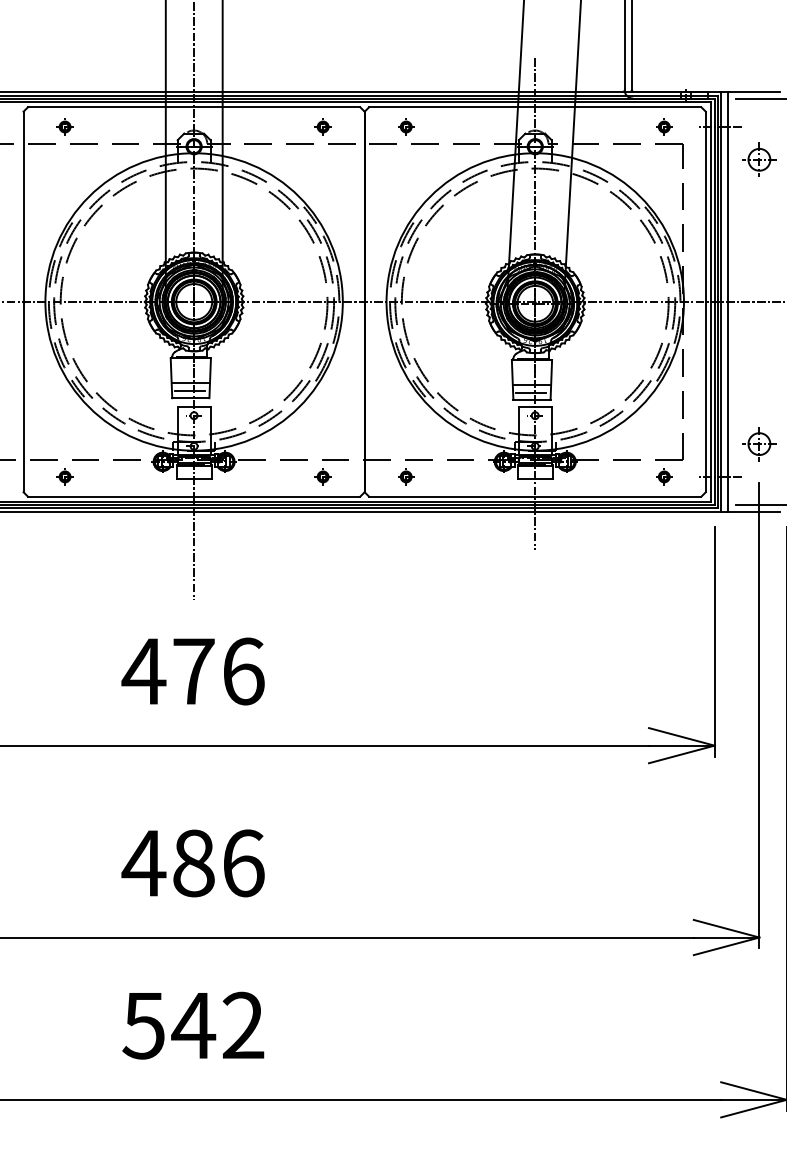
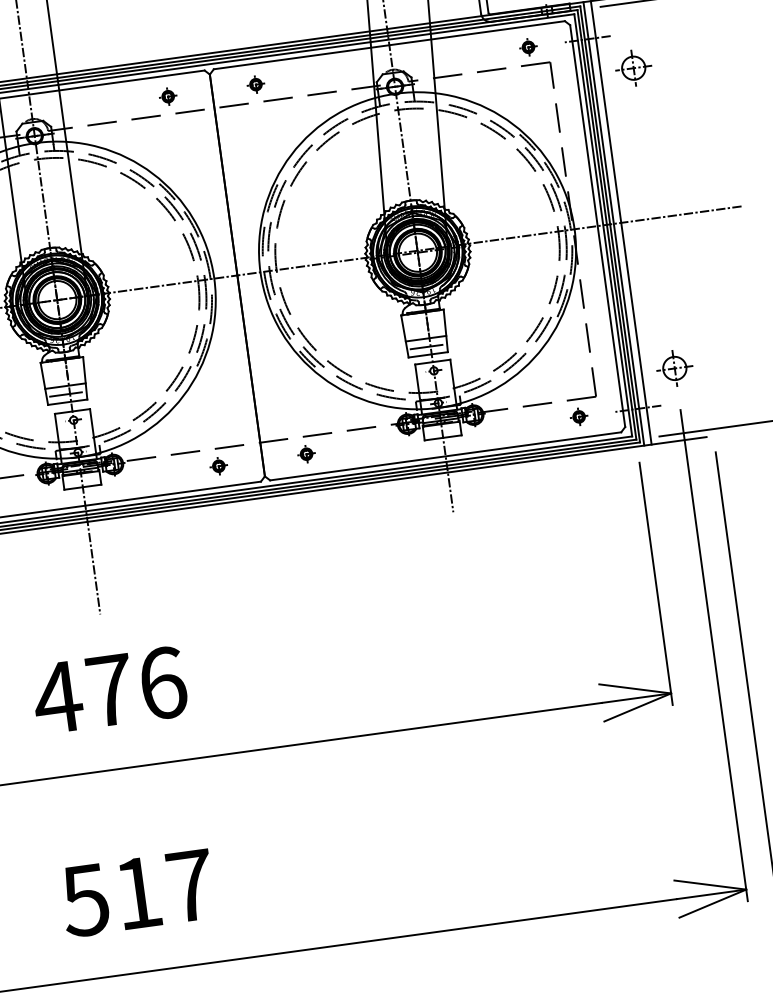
text: (192, 863) -> (136, 893), 486 -> 517

